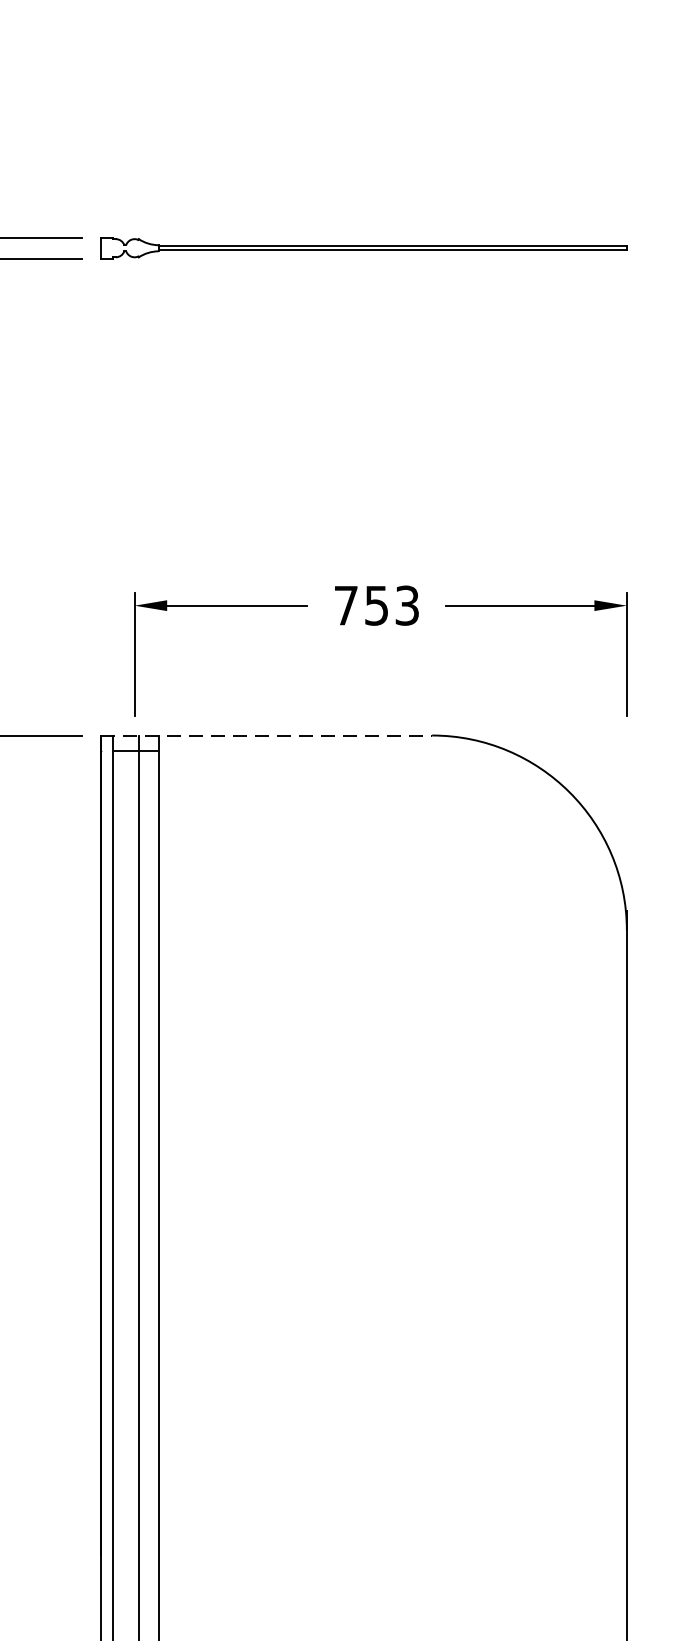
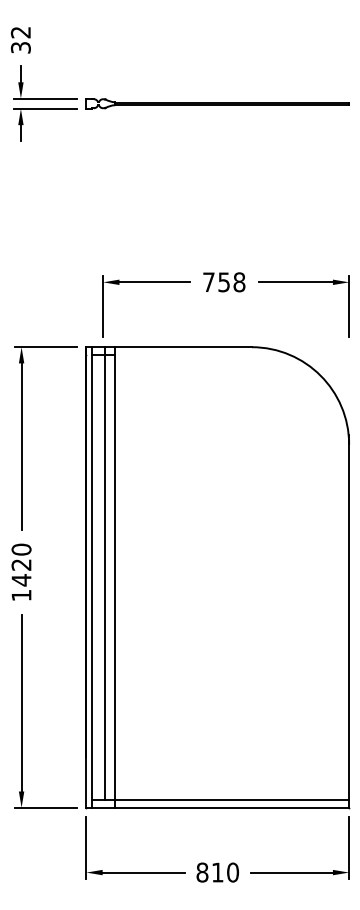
text: (407, 606) -> (239, 282), 753 -> 758
line: (267, 736) -> (169, 347), dashed -> solid

